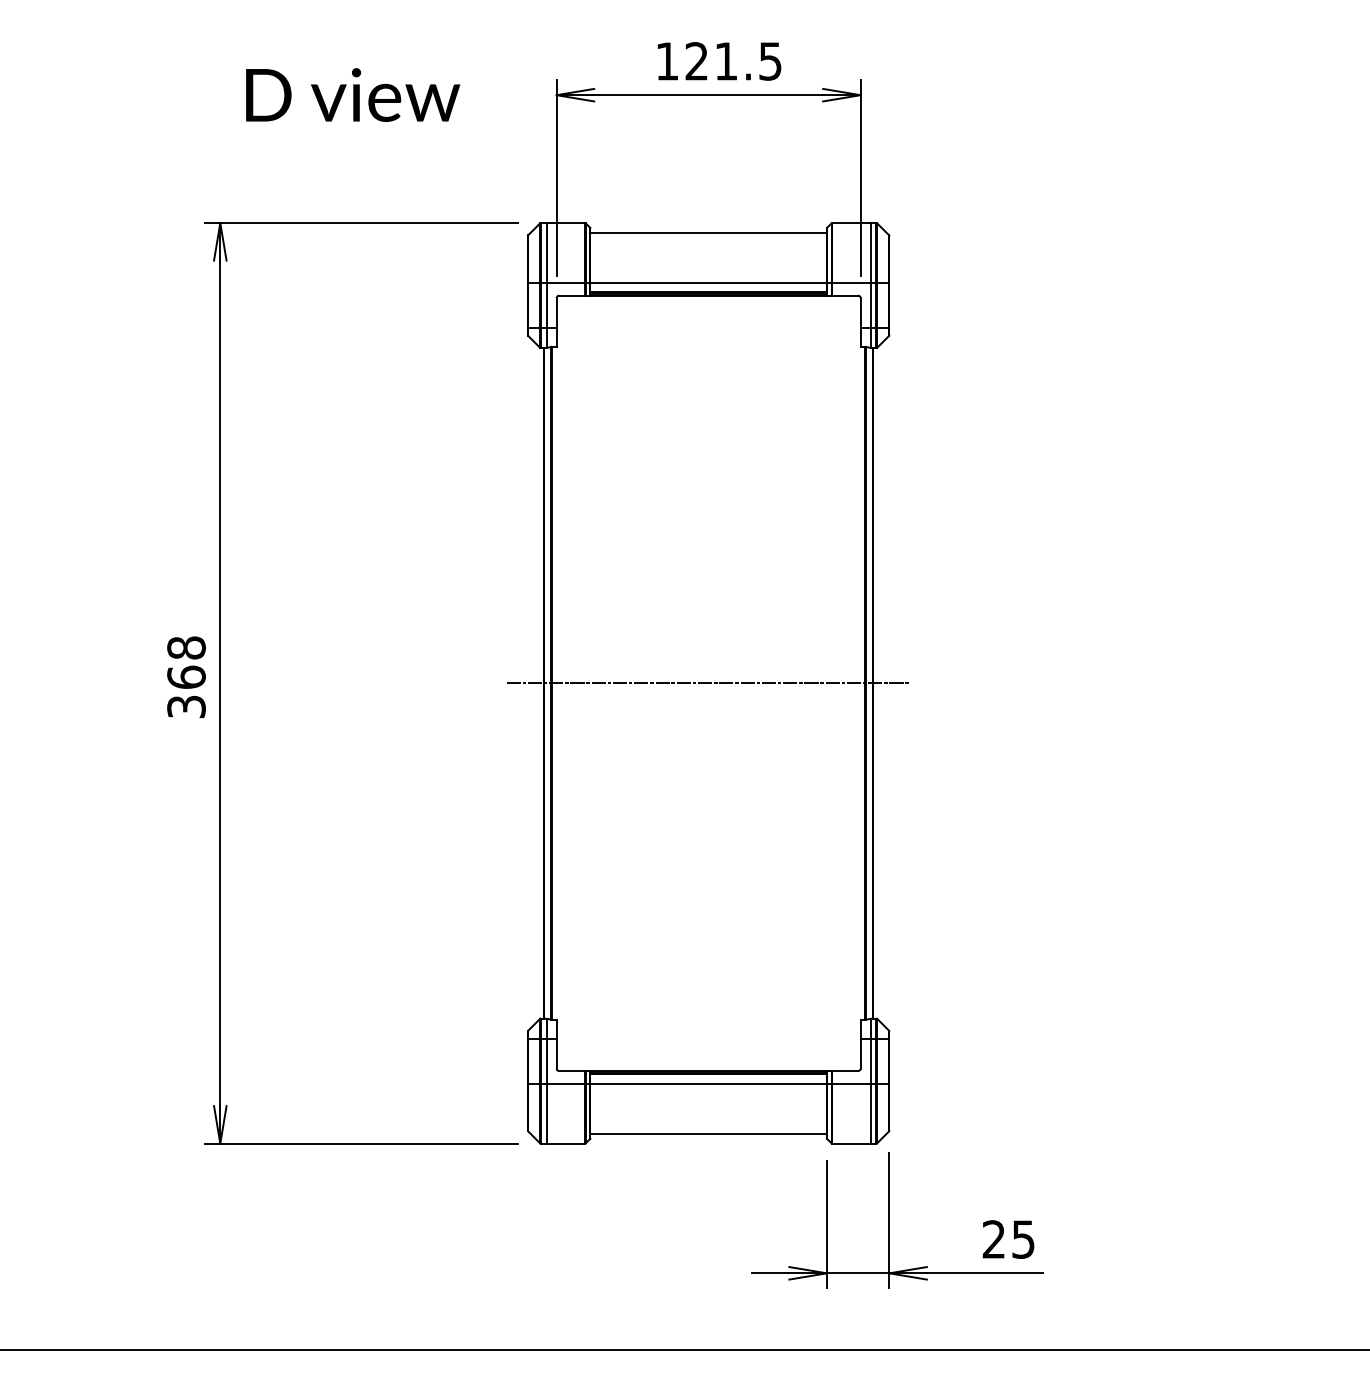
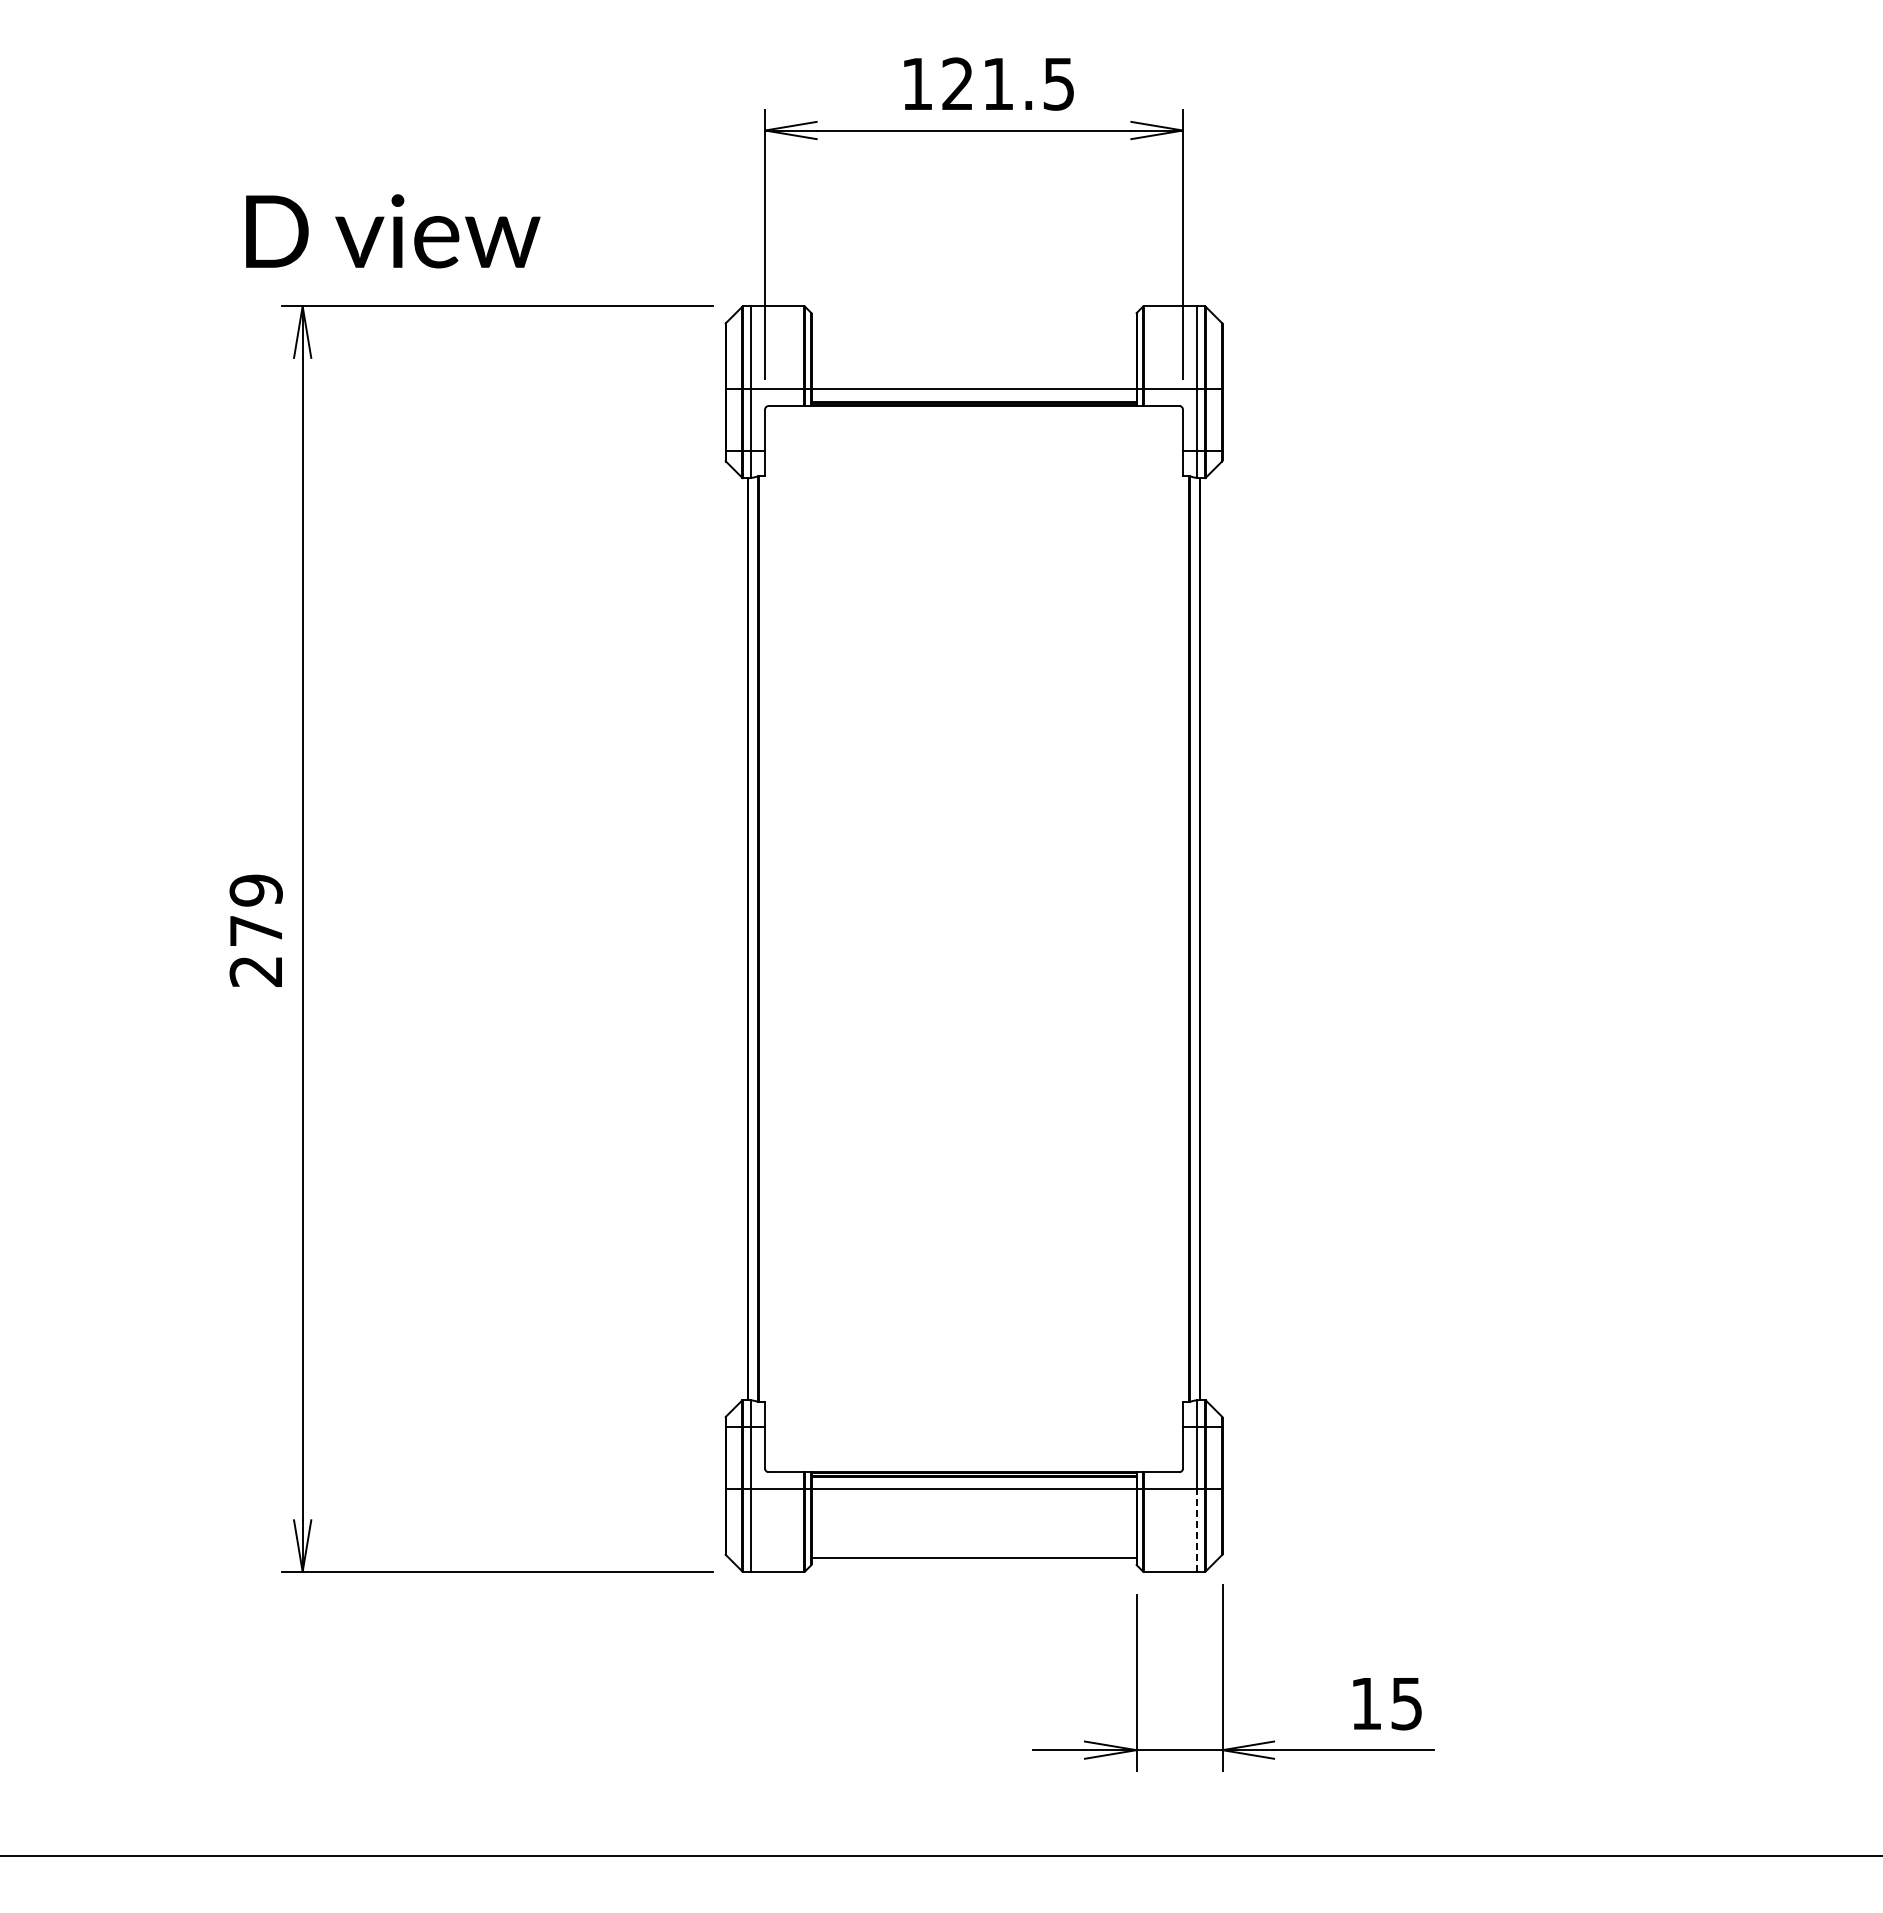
text: (353, 95) -> (393, 231), moved
line: (708, 233) -> (973, 320), removed
text: (186, 677) -> (255, 930), 368 -> 279
line: (708, 683) -> (973, 939), removed
line: (870, 1113) -> (1196, 1530), solid -> dashed
text: (993, 1239) -> (1365, 1703), 25 -> 15

